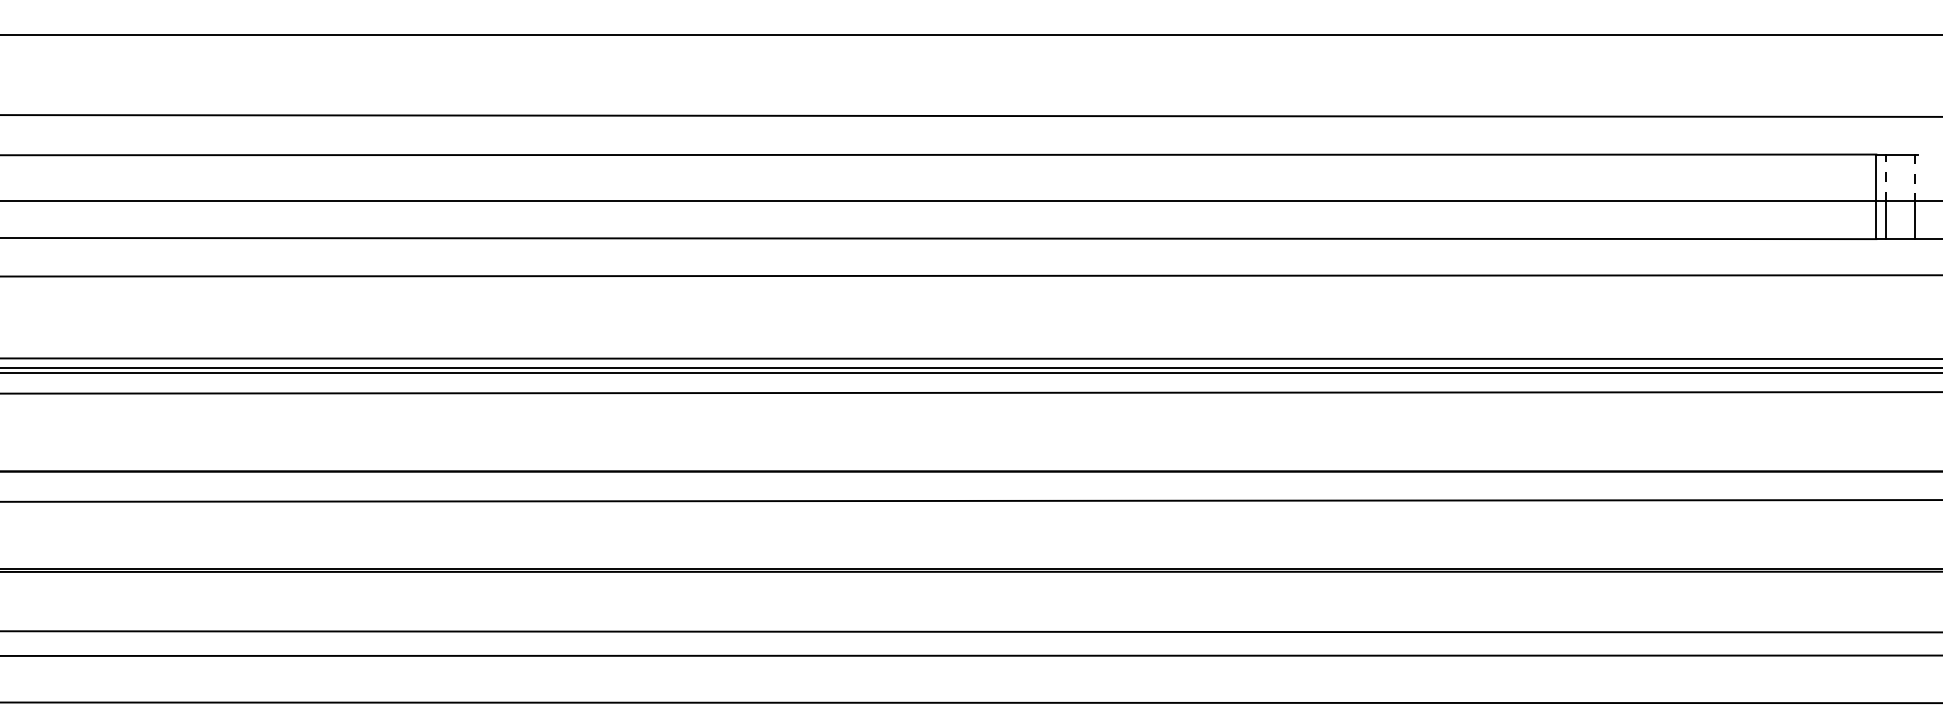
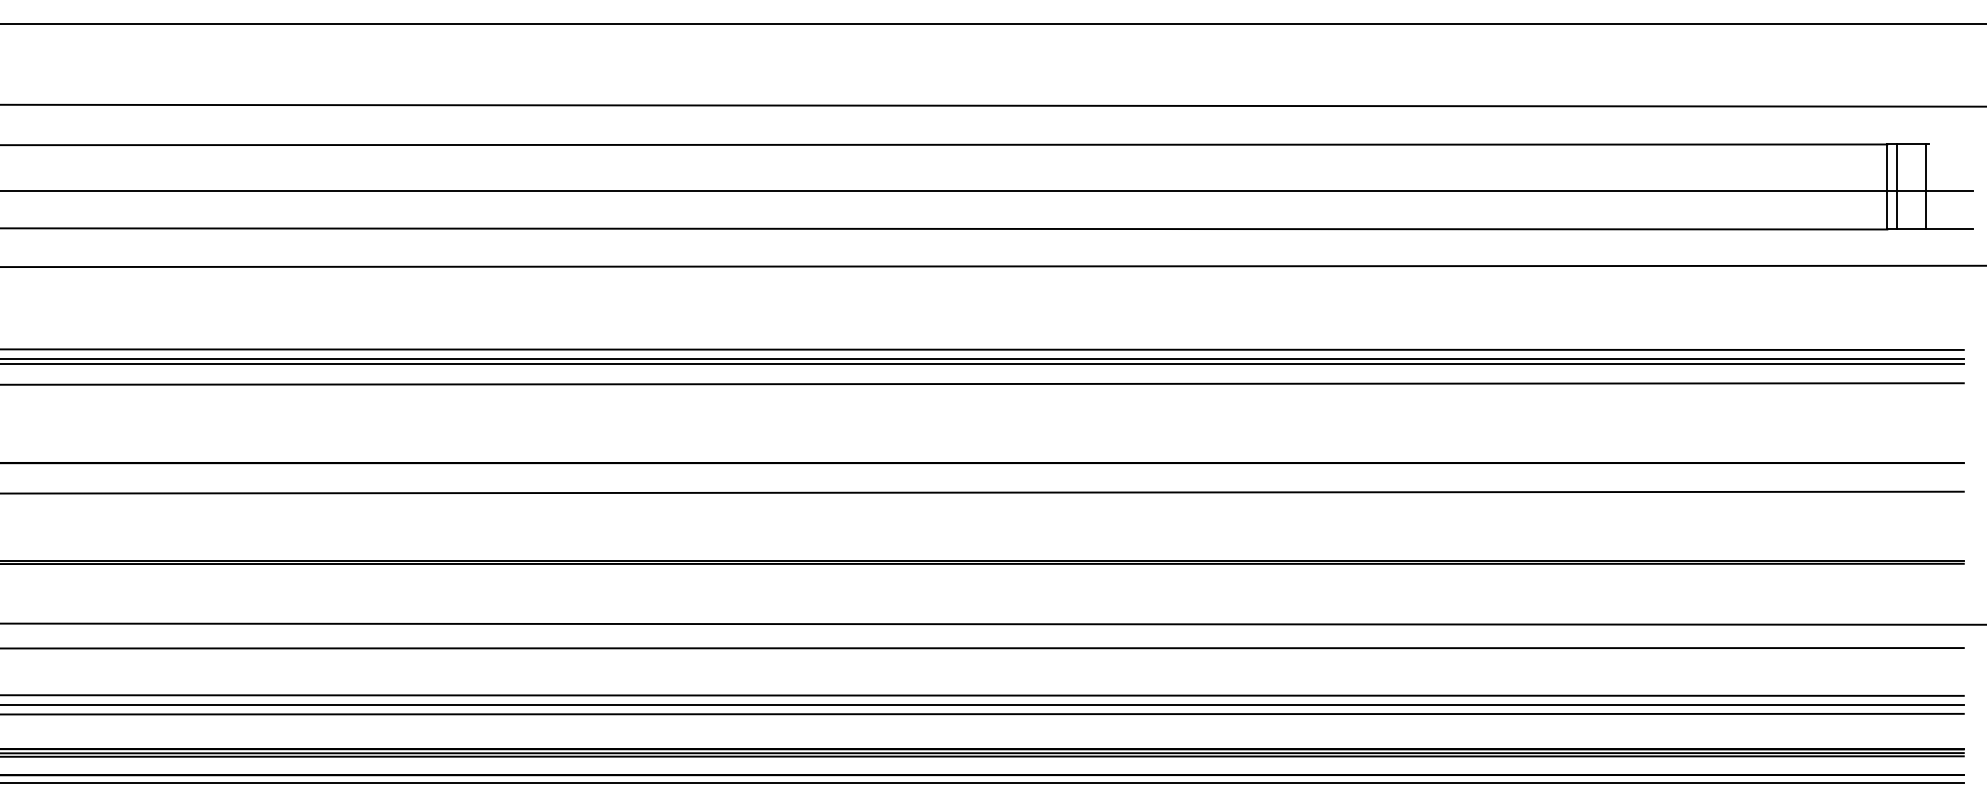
line: (1886, 177) -> (1897, 167), dashed -> solid
line: (1914, 178) -> (1925, 168), dashed -> solid

